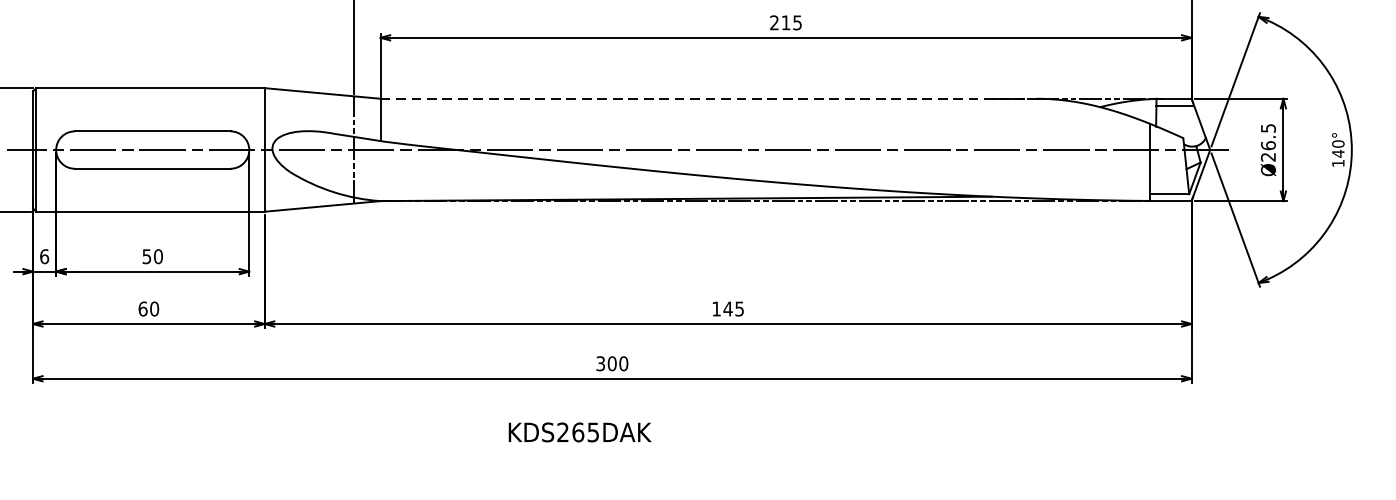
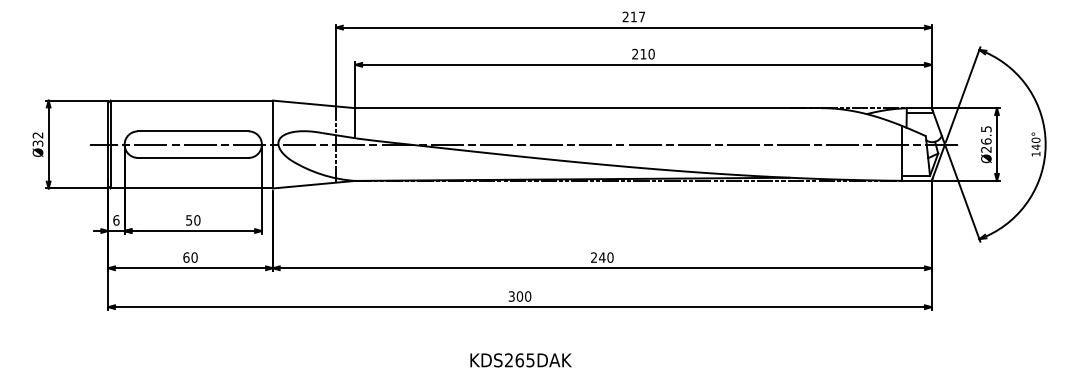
text: (797, 21) -> (651, 53), 215 -> 210
line: (708, 99) -> (588, 108), dashed -> solid
text: (728, 308) -> (602, 257), 145 -> 240
text: (579, 432) -> (520, 360), moved

